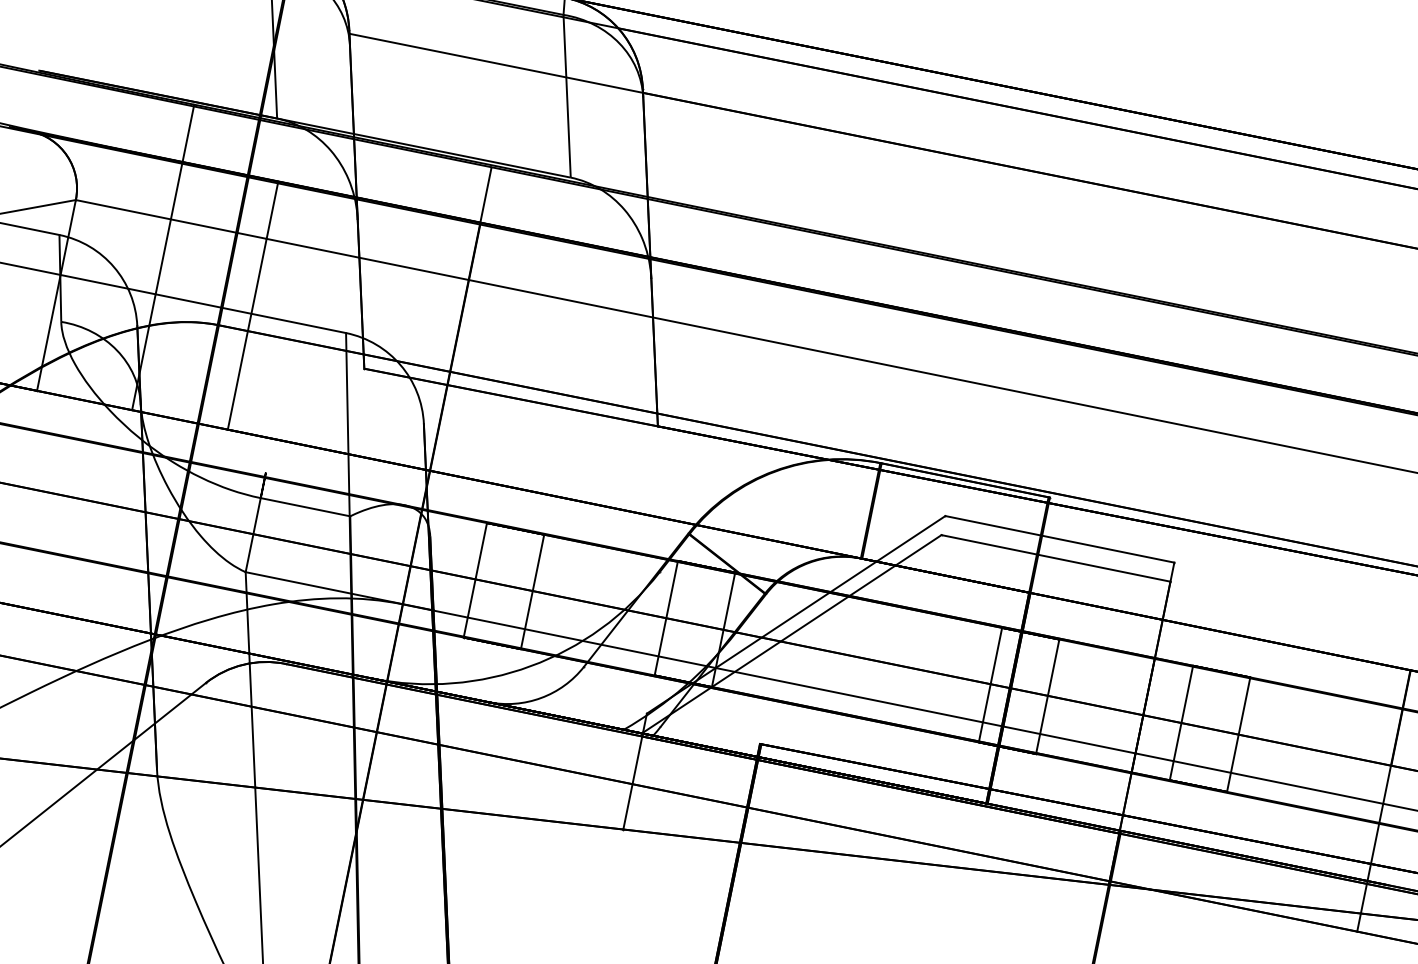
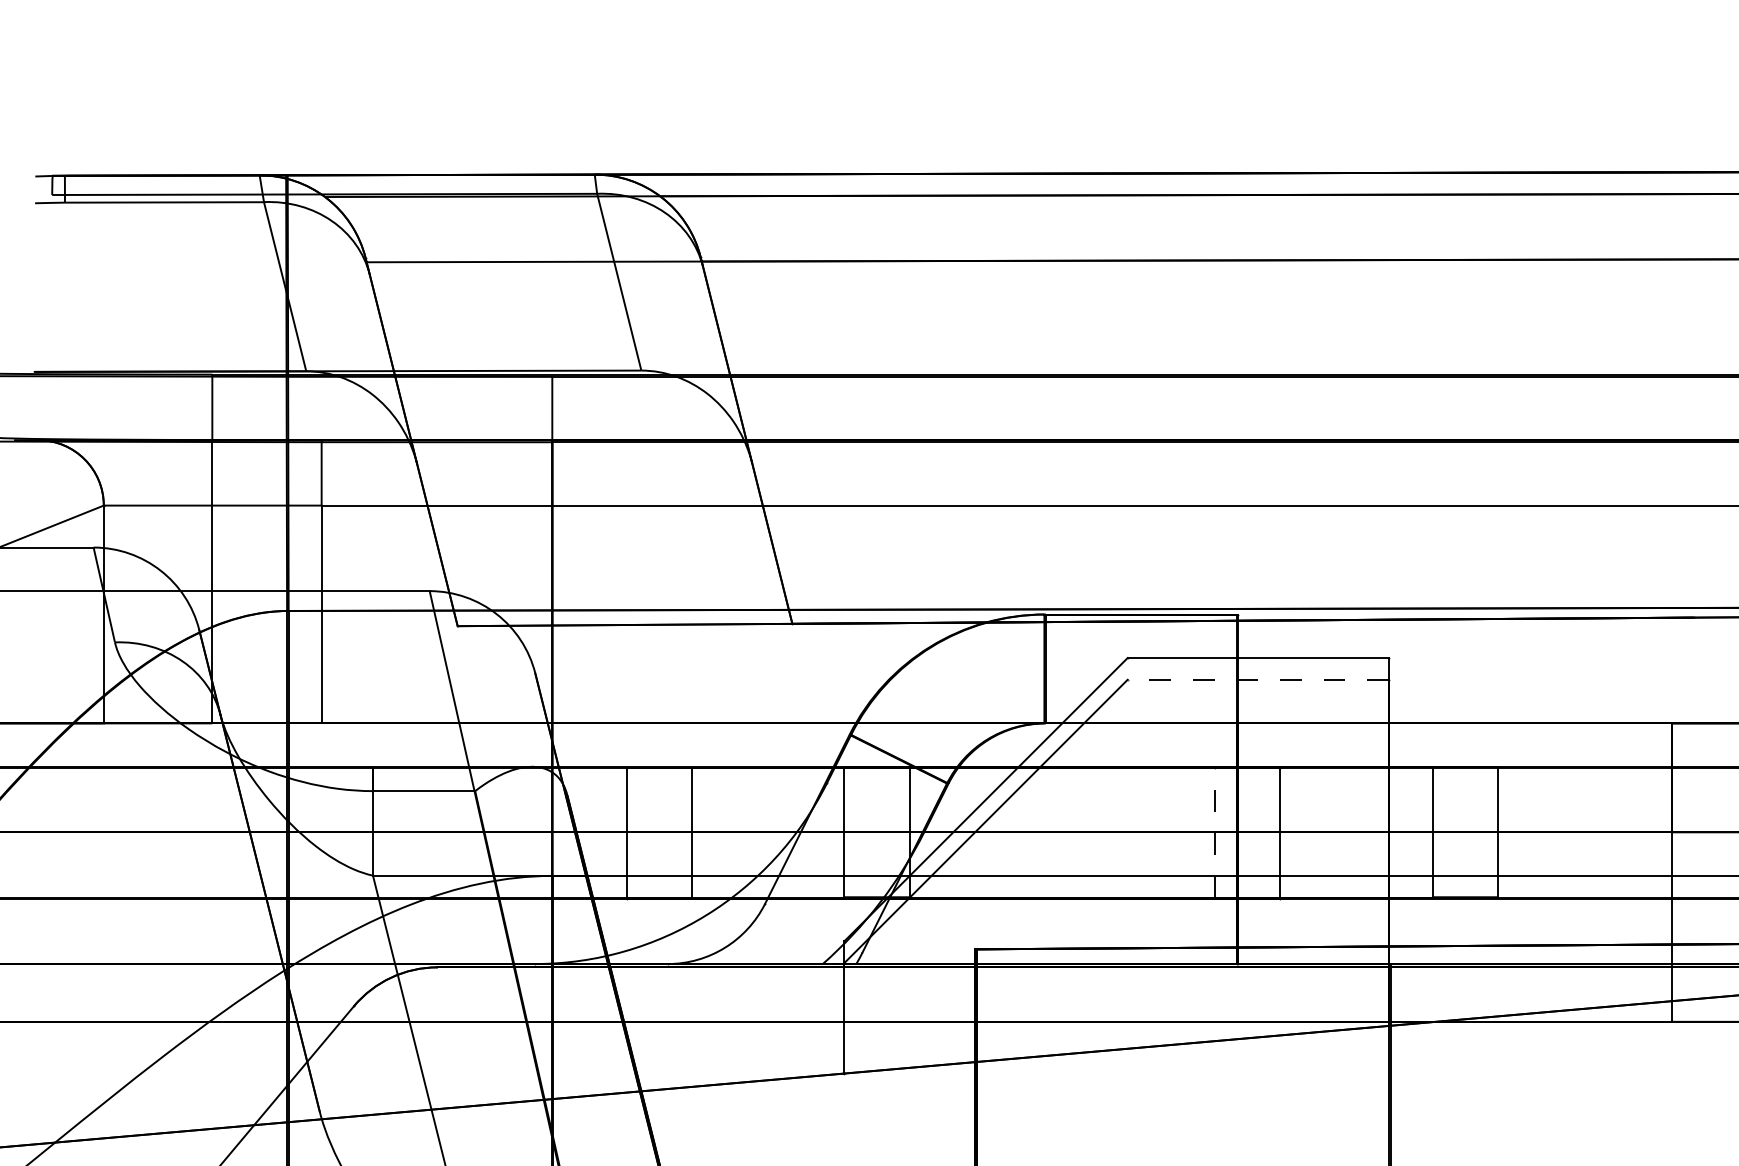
line: (1056, 558) -> (1258, 679), solid -> dashed
line: (990, 684) -> (1214, 832), solid -> dashed

